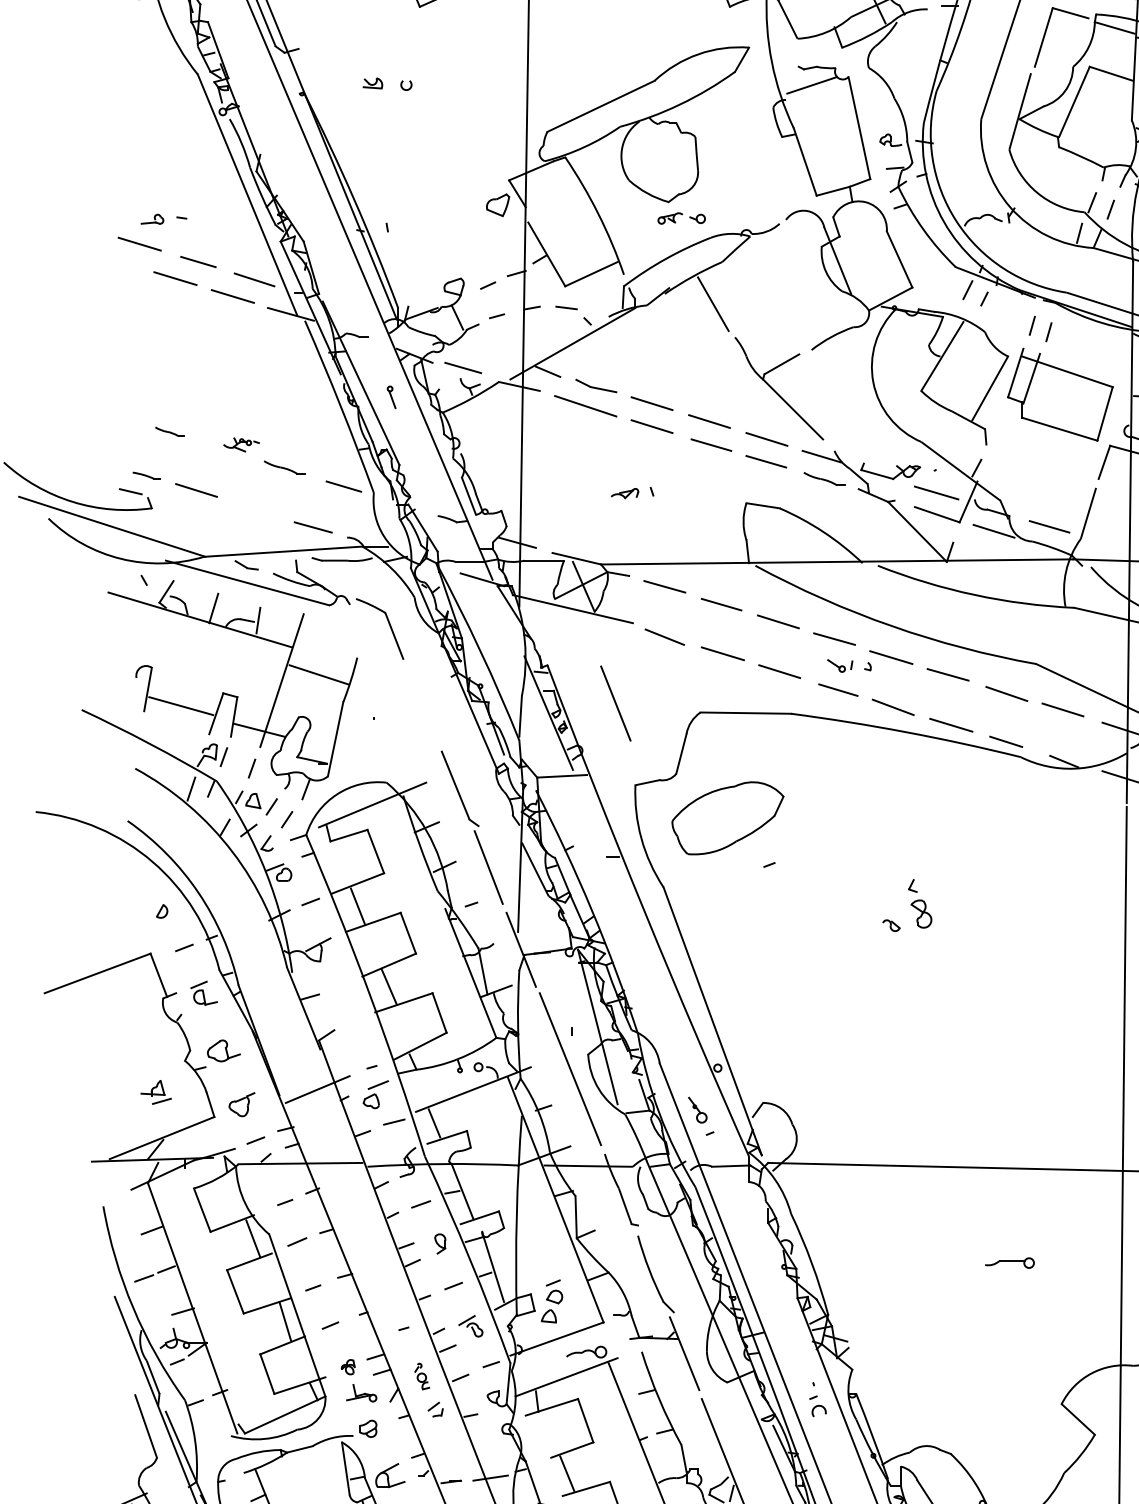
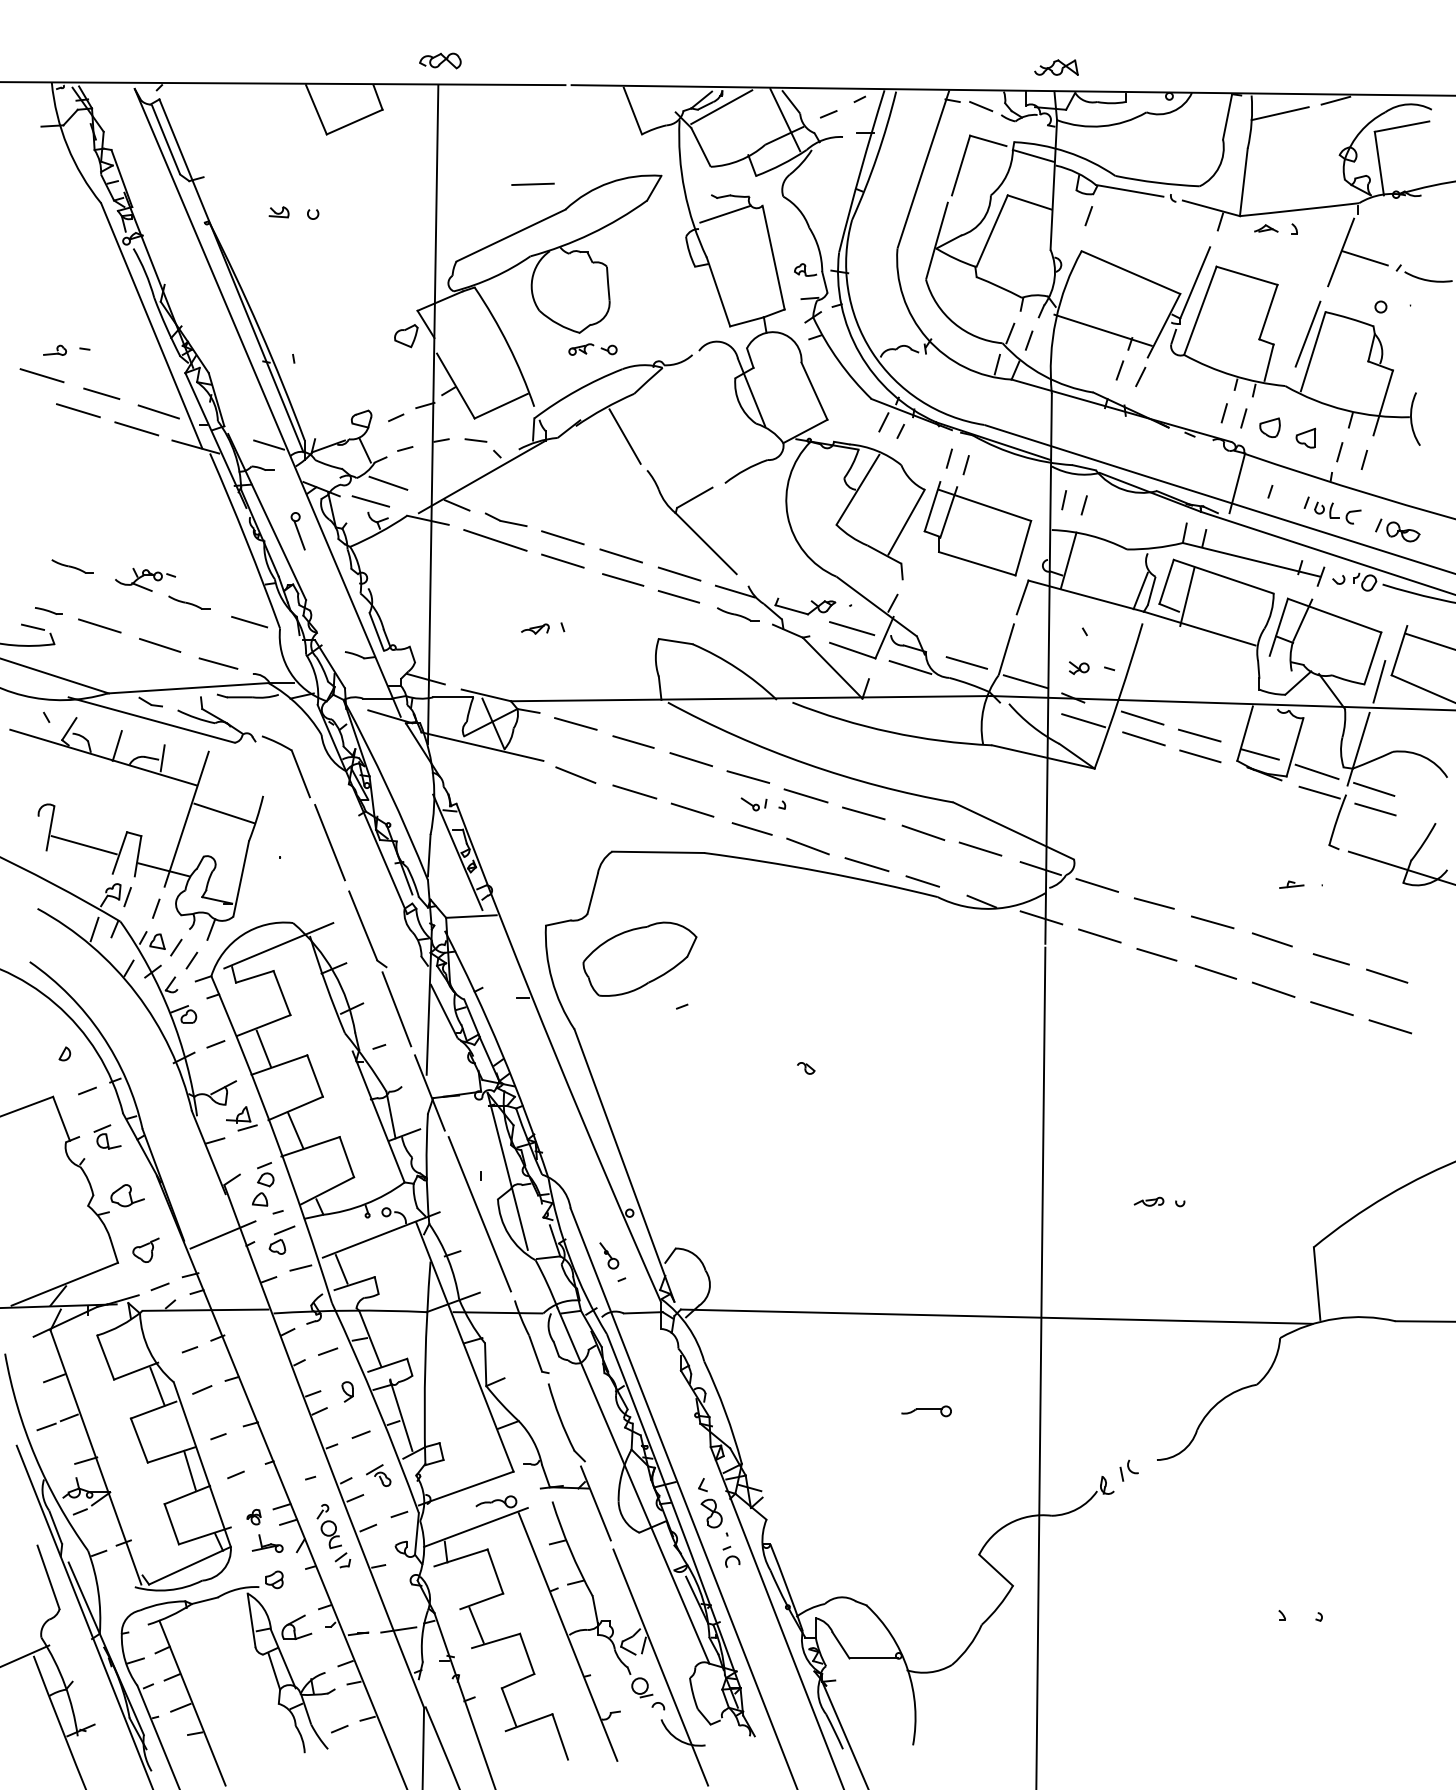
line: (622, 56) -> (532, 184), added
line: (363, 311) -> (269, 444), added
line: (480, 349) -> (388, 482), added
part: (391, 397) -> (297, 531), size x1.67
part: (169, 431) -> (72, 566), size x1.43
part: (241, 444) -> (145, 579), size x1.67
line: (256, 508) -> (160, 644), added
line: (1107, 545) -> (1025, 681), added
line: (615, 703) -> (329, 842), moved
part: (920, 904) -> (710, 1503), moved
part: (155, 1092) -> (241, 1118), moved
part: (552, 1301) -> (263, 1184), moved
part: (421, 1376) -> (328, 1526), size x1.67

